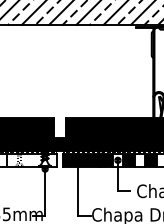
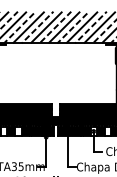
fill: (31, 160) -> (37, 131), added

